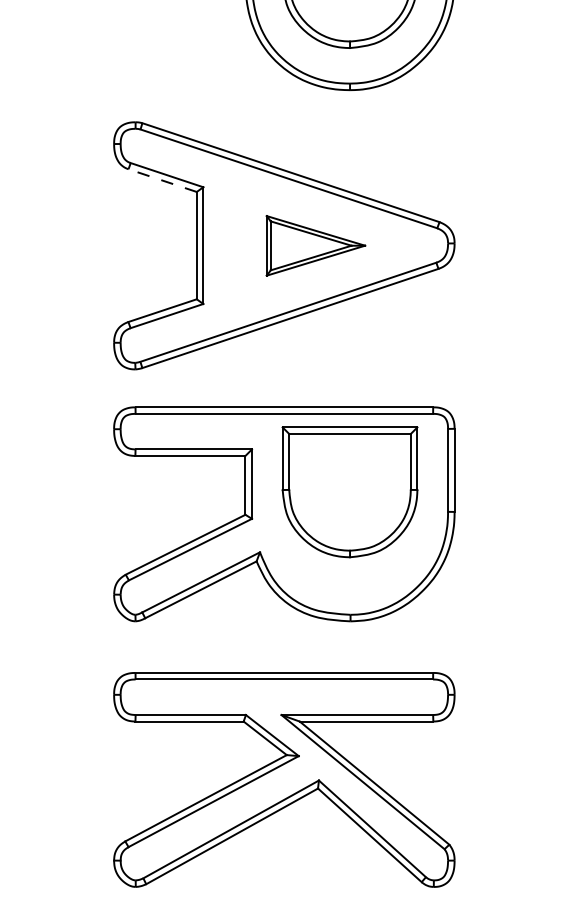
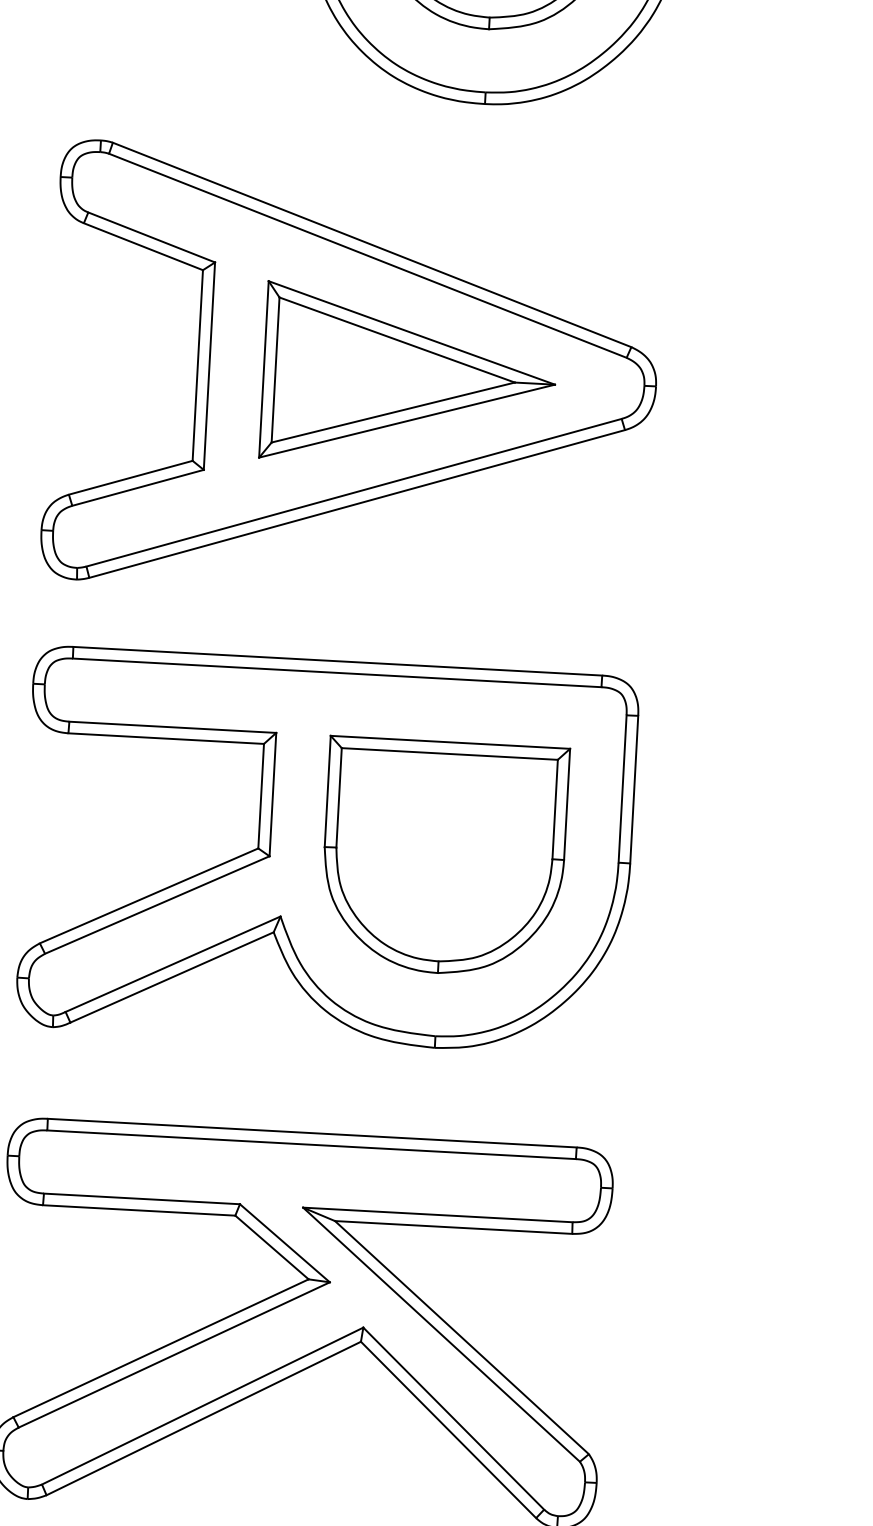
line: (162, 180) -> (143, 246), dashed -> solid
part: (315, 245) -> (408, 376), size x1.67
part: (349, 492) -> (443, 857), moved

